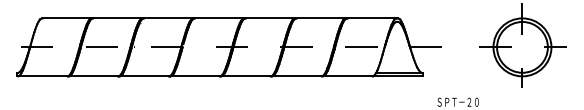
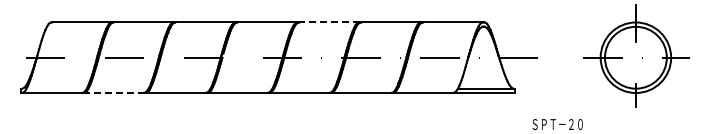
line: (270, 18) -> (329, 22), solid -> dashed
line: (93, 75) -> (113, 92), solid -> dashed

